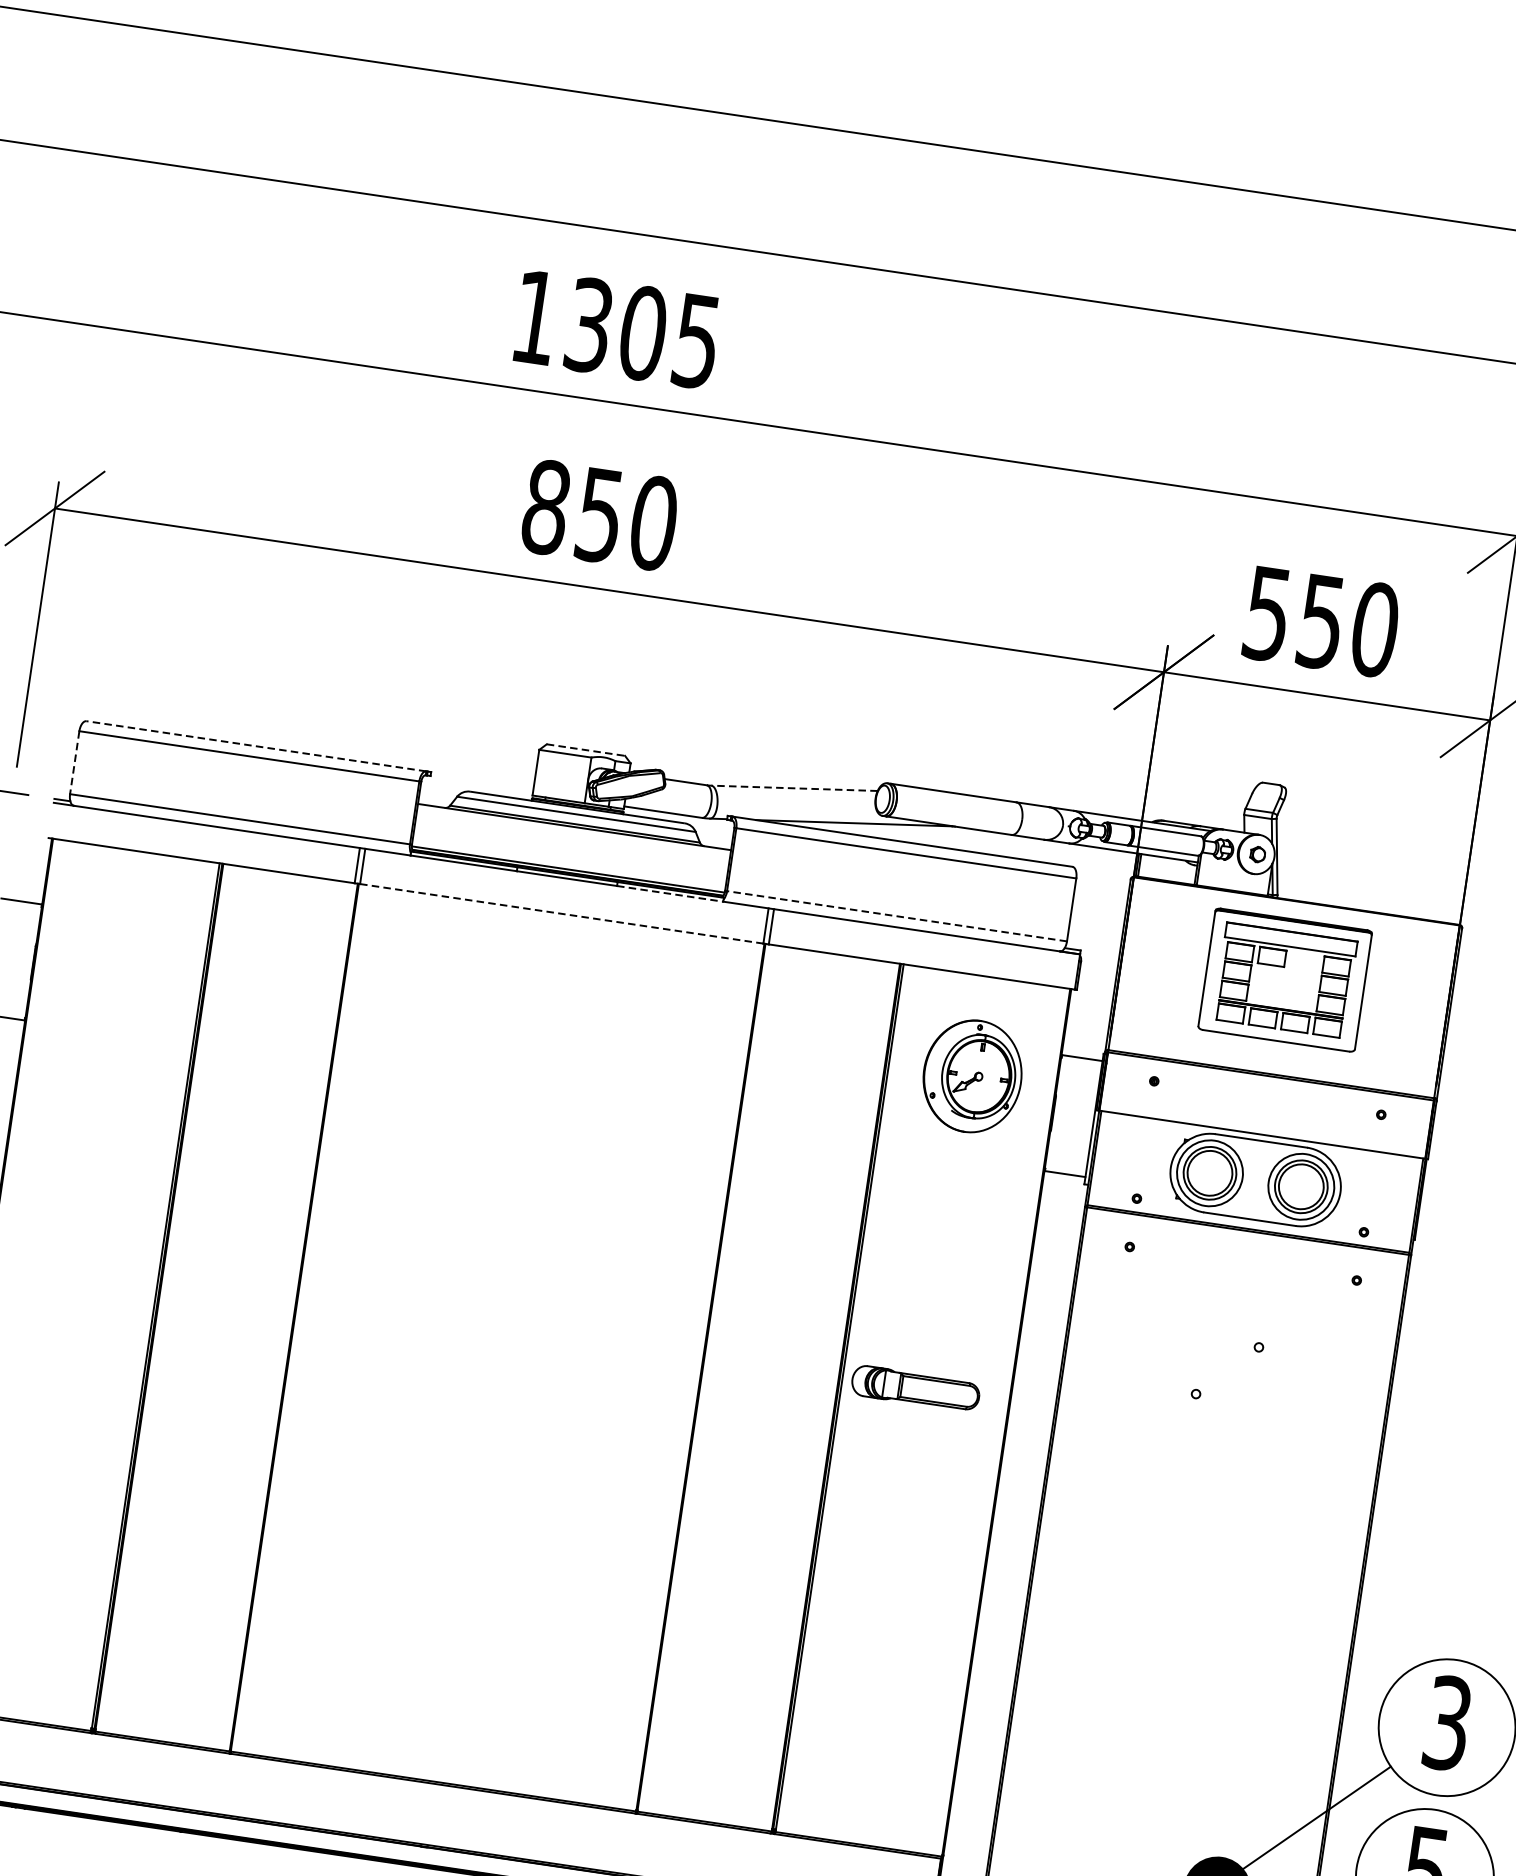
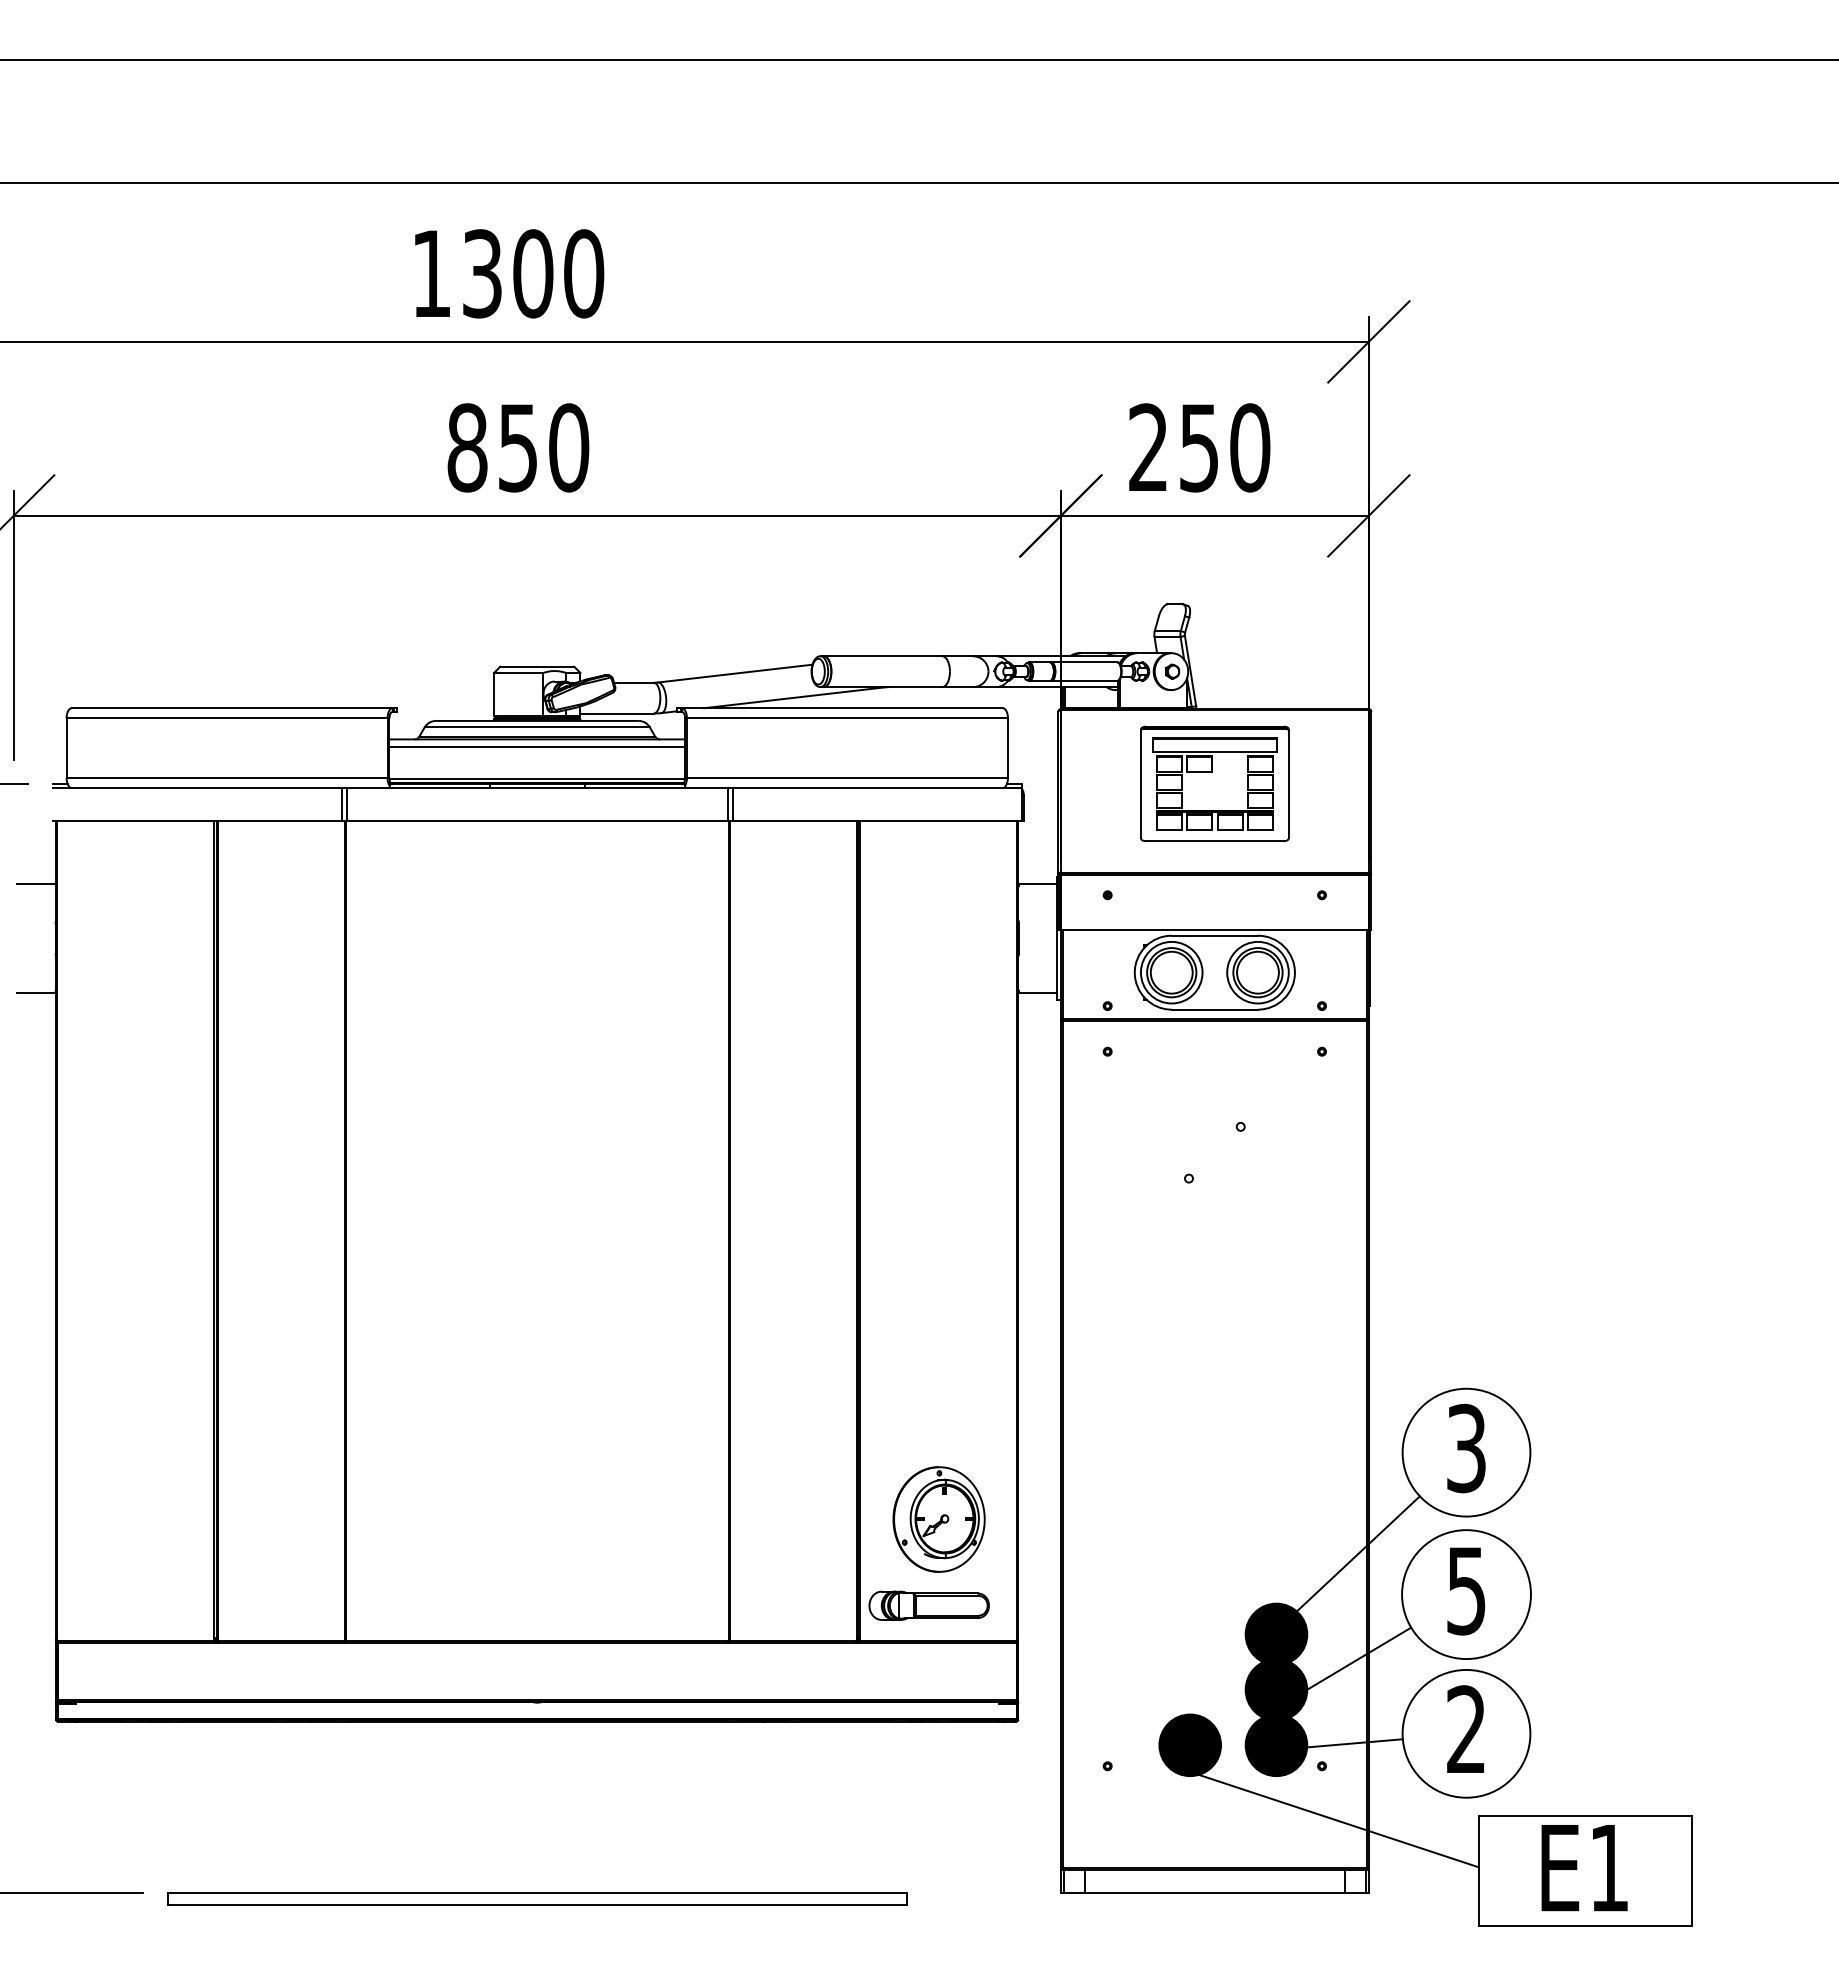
text: (697, 341) -> (584, 273), 1305 -> 1300
text: (1267, 613) -> (1148, 447), 550 -> 250
line: (256, 746) -> (232, 708), dashed -> solid
line: (586, 749) -> (537, 666), dashed -> solid
line: (74, 763) -> (66, 748), dashed -> solid
line: (794, 788) -> (735, 673), dashed -> solid
line: (573, 834) -> (537, 746), added
line: (670, 894) -> (635, 788), dashed -> solid
line: (561, 914) -> (537, 821), dashed -> solid
line: (897, 915) -> (847, 777), dashed -> solid
part: (971, 1076) -> (938, 1519), moved
part: (915, 1388) -> (928, 1605), moved

